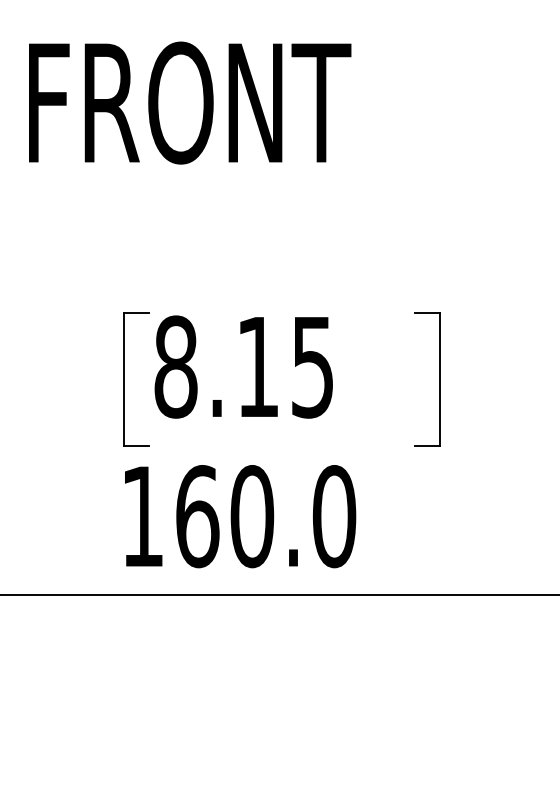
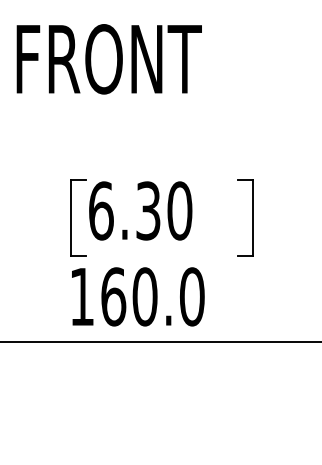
text: (244, 366) -> (140, 210), 8.15 -> 6.30

